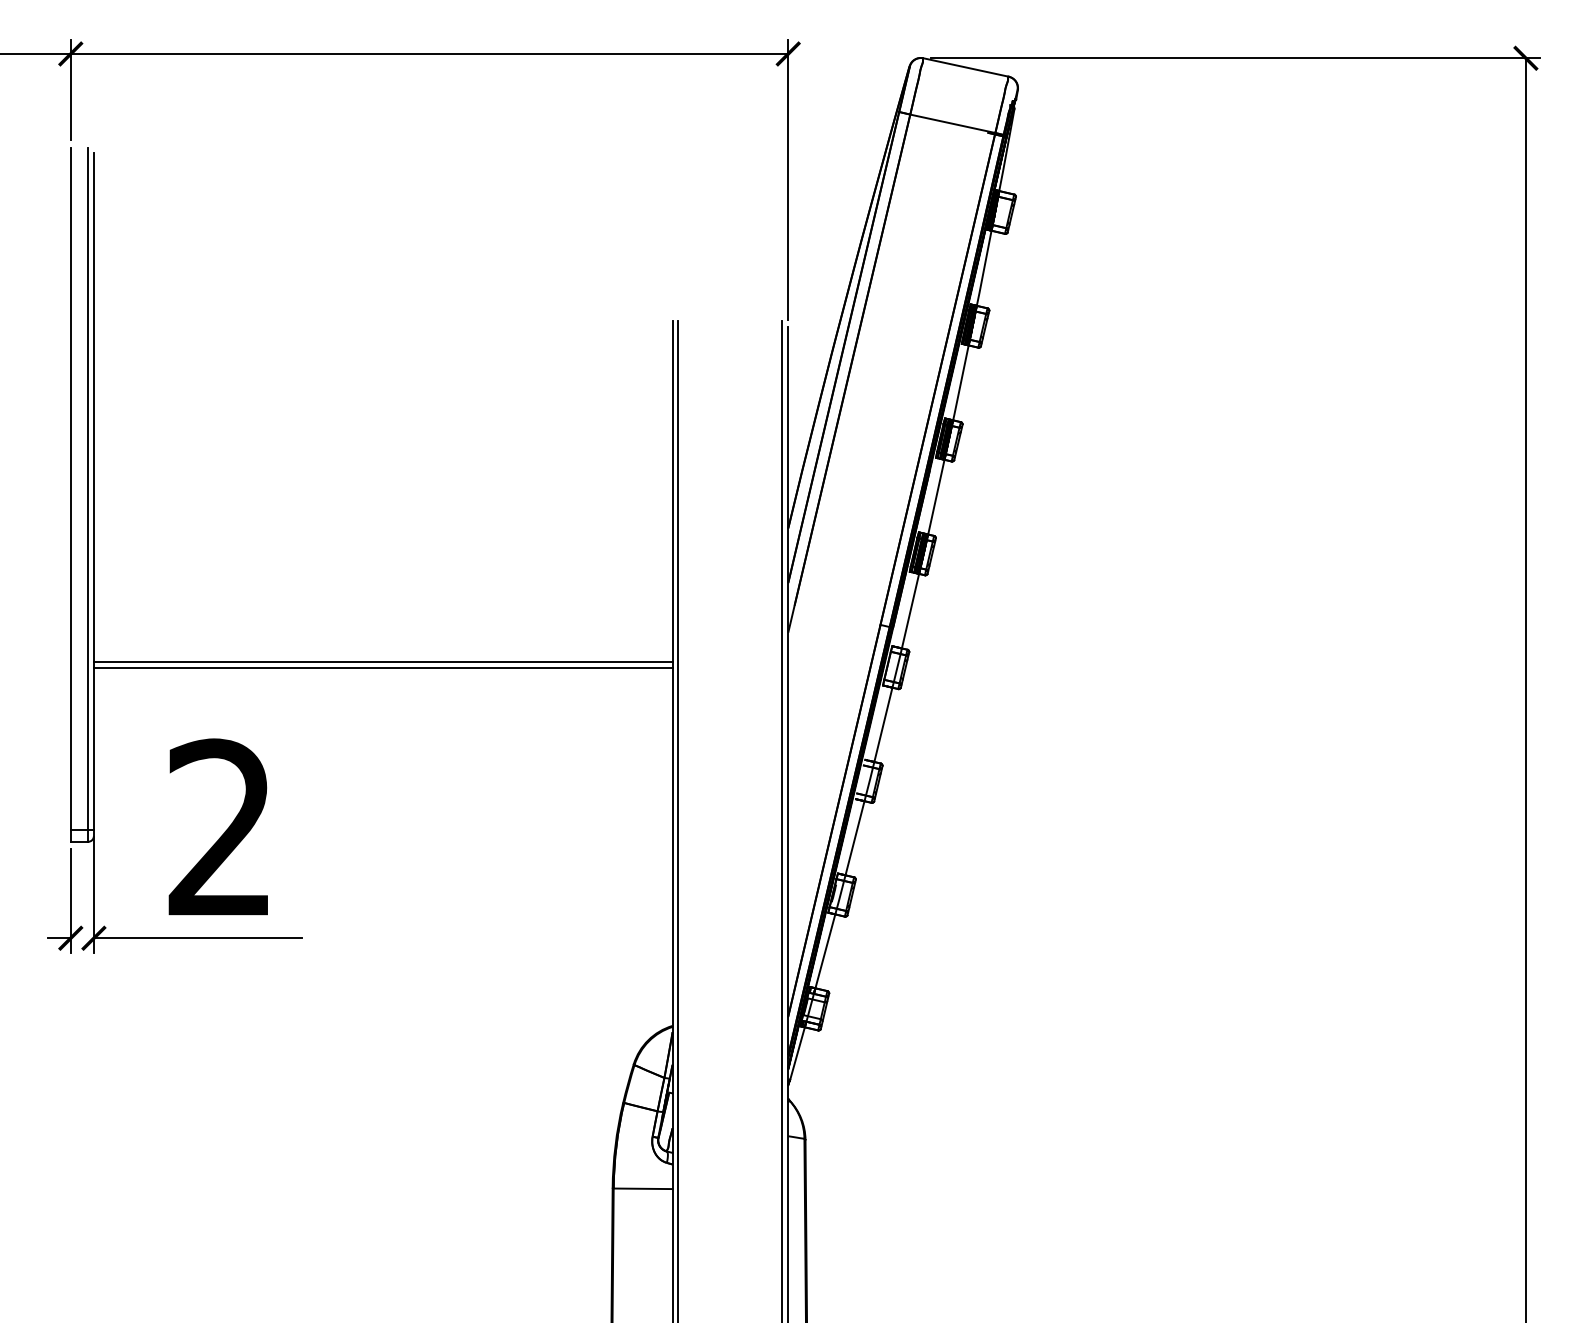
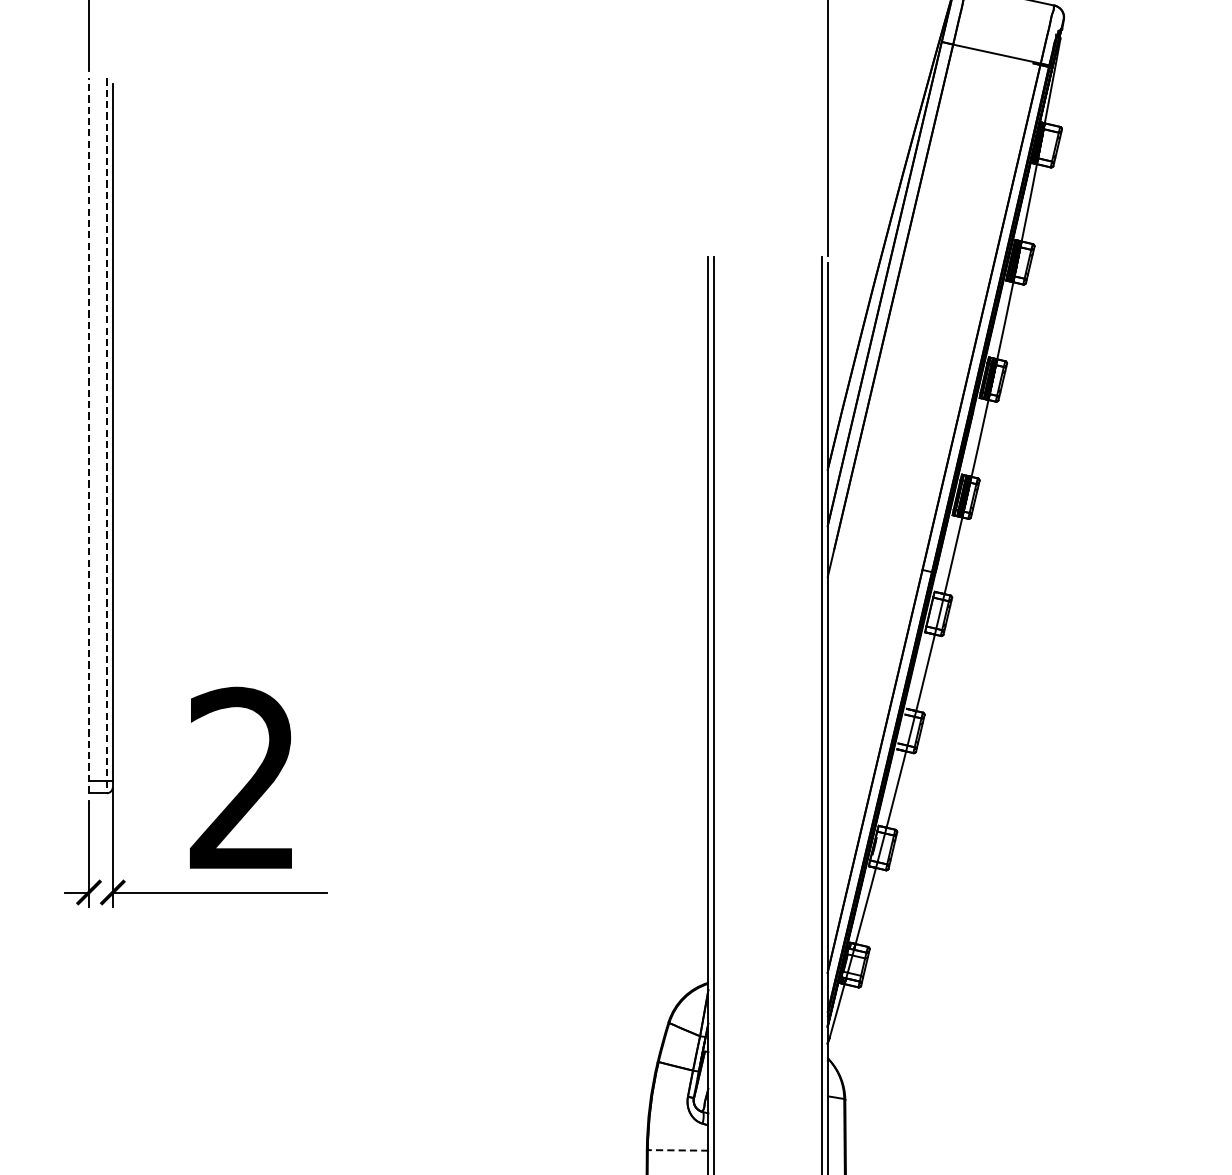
line: (70, 494) -> (88, 435), solid -> dashed
line: (88, 495) -> (107, 436), solid -> dashed
line: (382, 662) -> (409, 608), removed
line: (382, 668) -> (409, 614), removed
line: (642, 1188) -> (677, 1150), solid -> dashed

